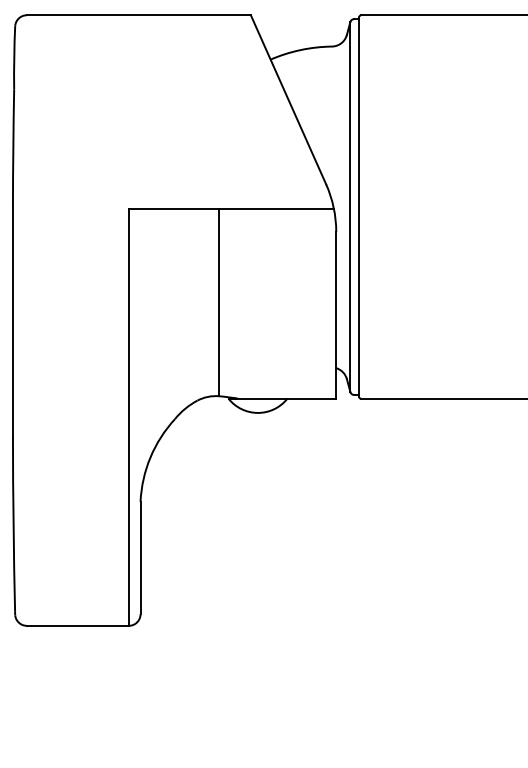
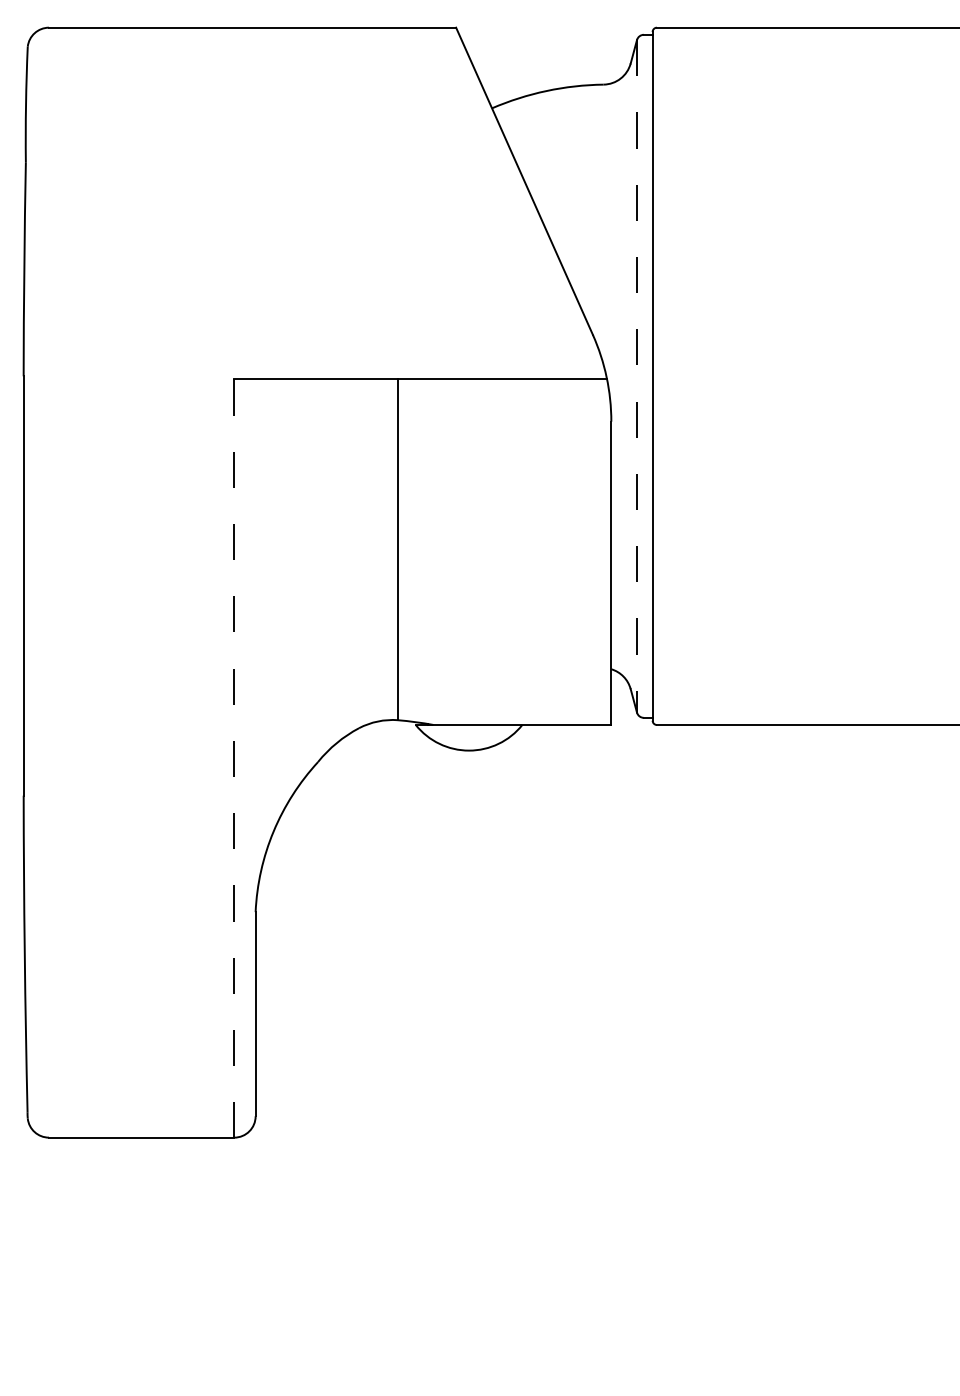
line: (350, 207) -> (637, 377), solid -> dashed
line: (128, 417) -> (233, 758), solid -> dashed

